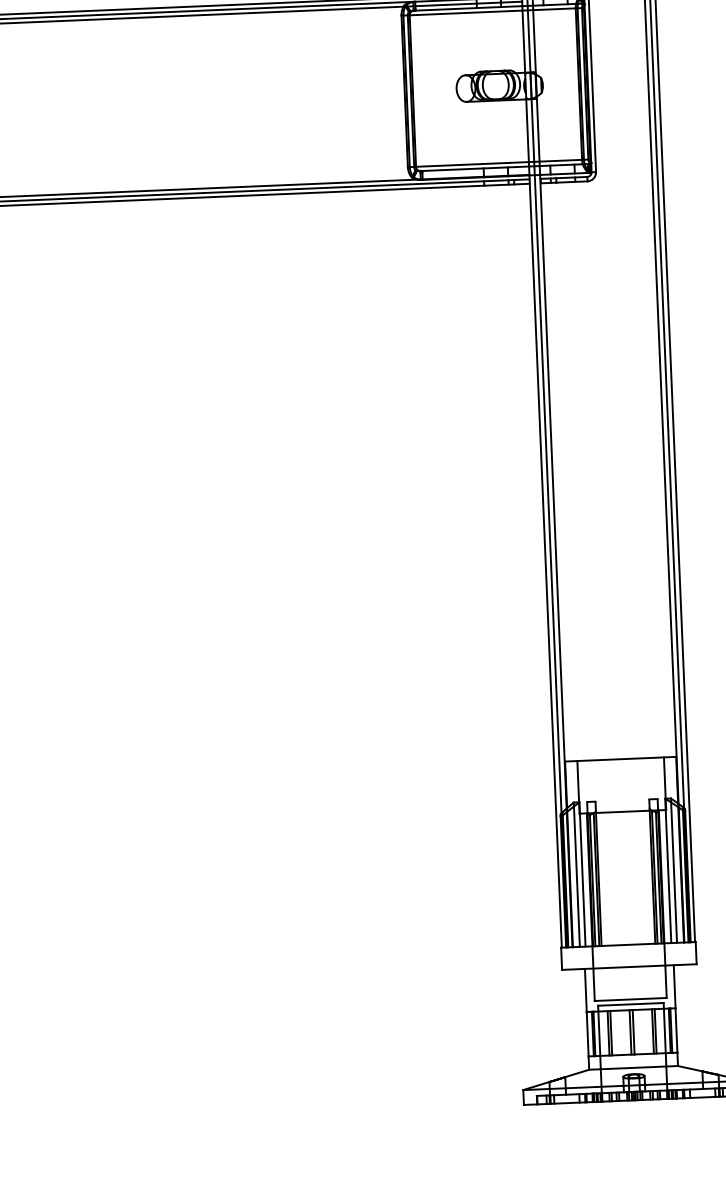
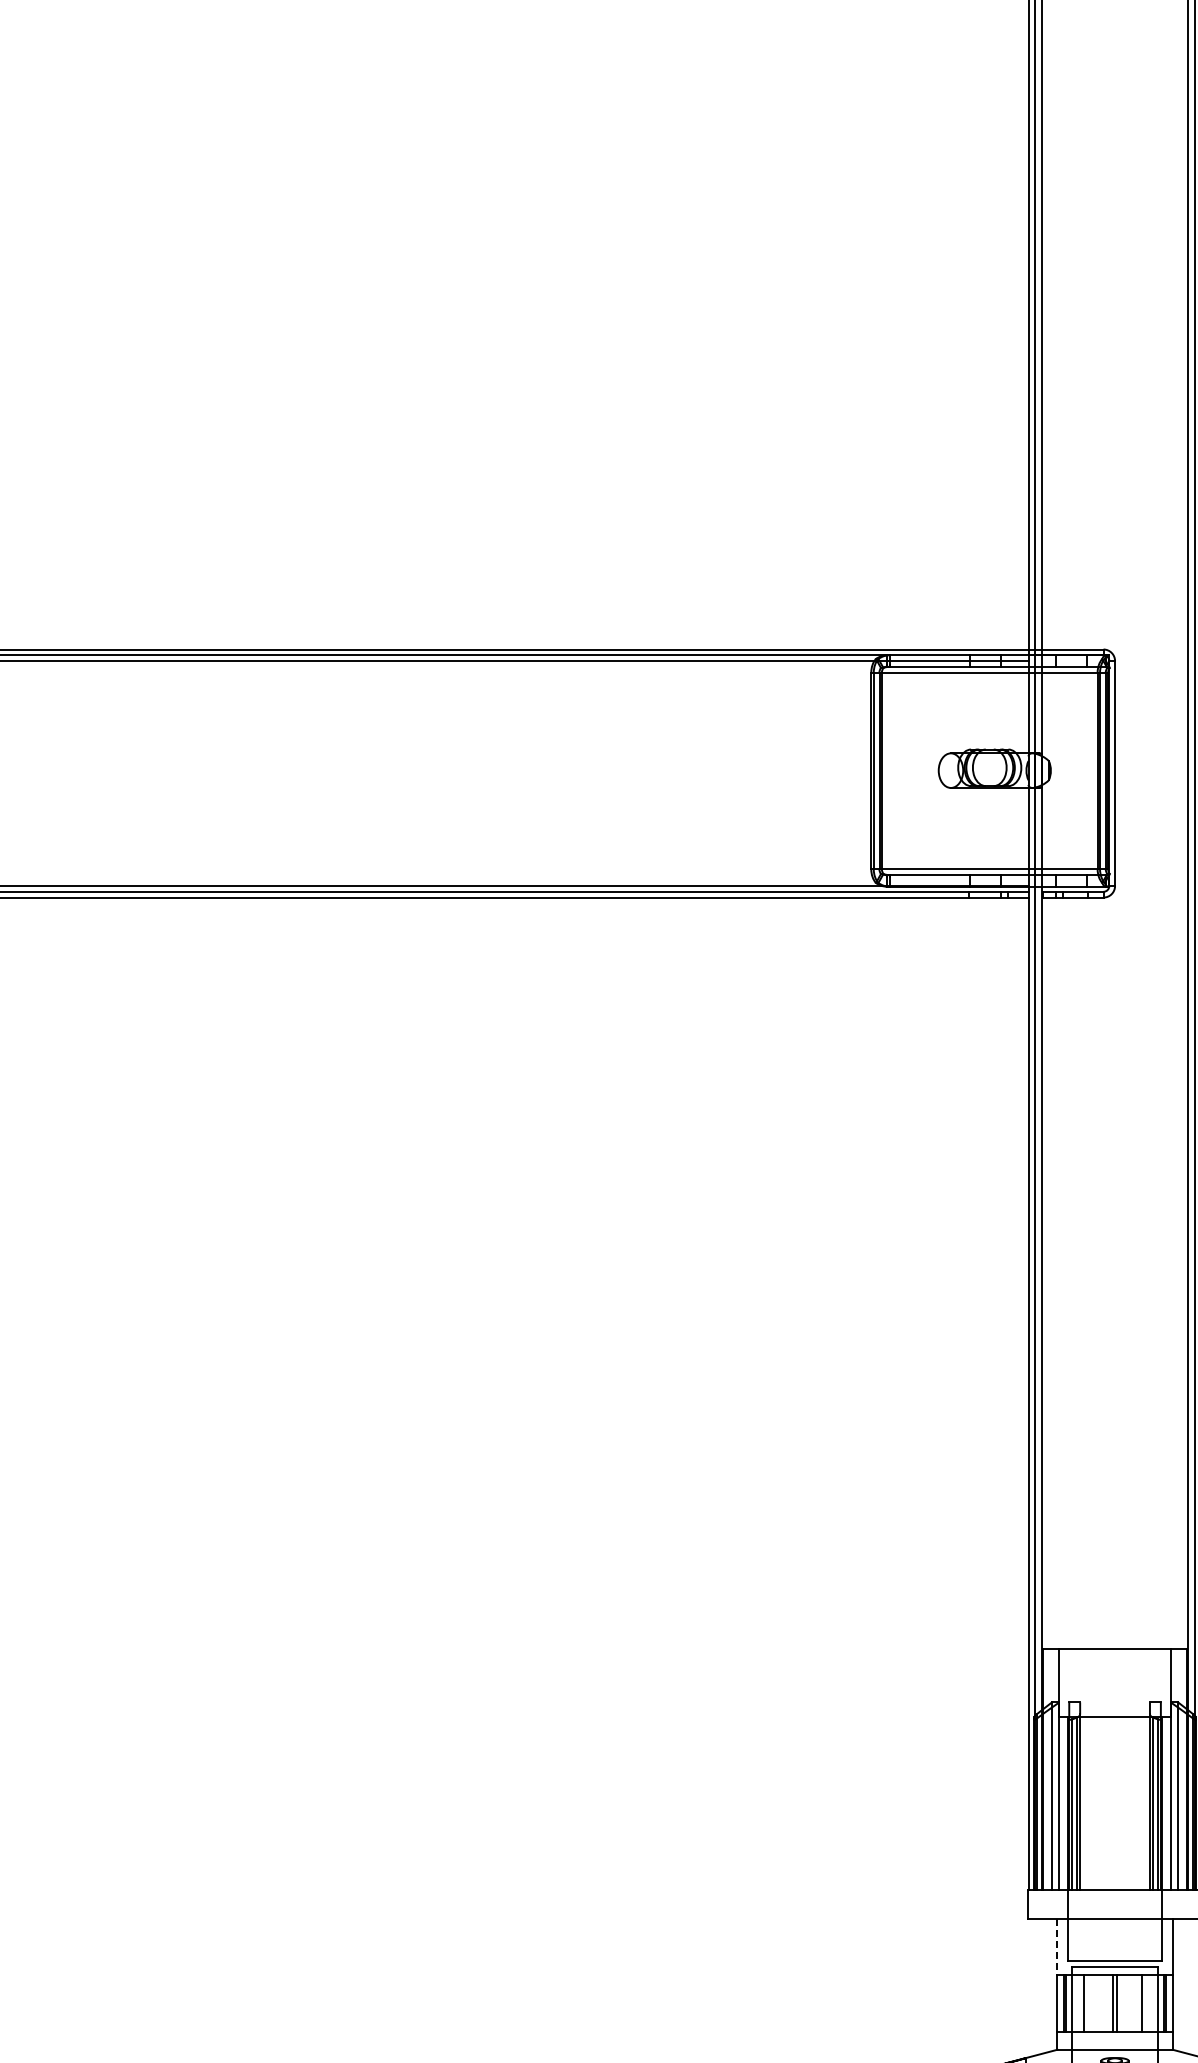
line: (585, 990) -> (1057, 1946), solid -> dashed
line: (655, 1031) -> (1145, 2003), removed
line: (610, 1033) -> (1087, 2003), removed

